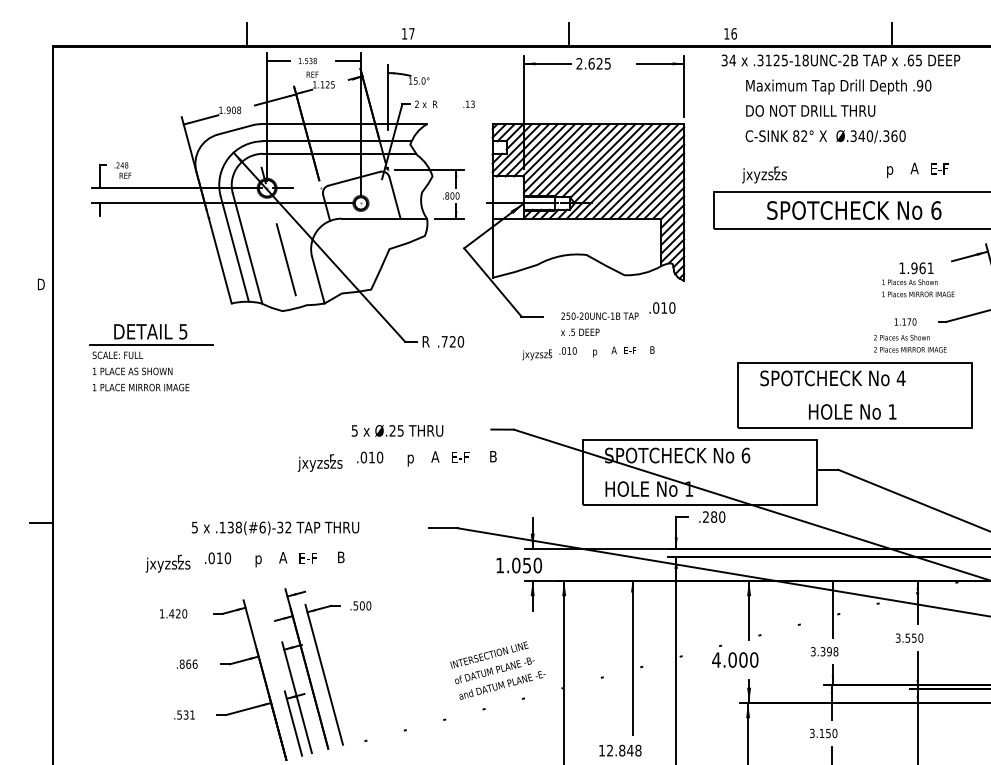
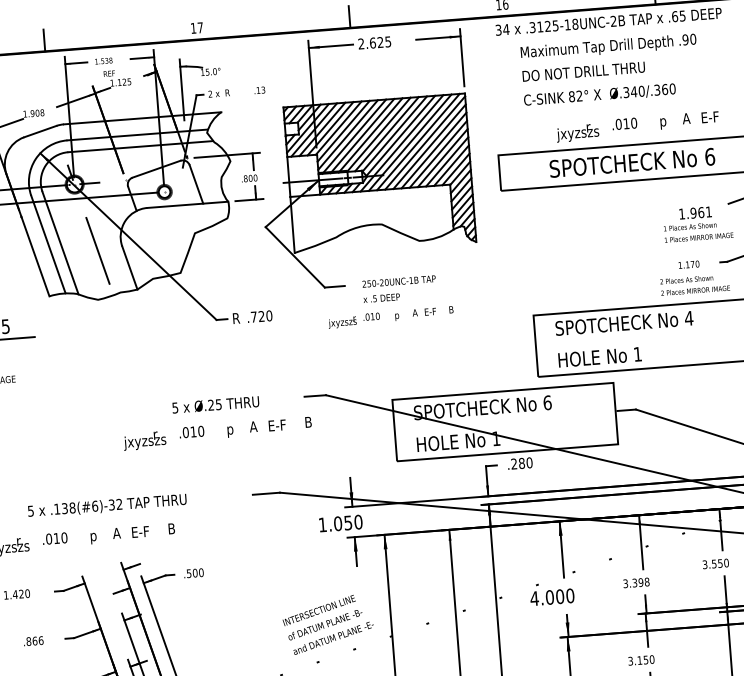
text: (764, 174) -> (577, 132), moved
text: (662, 307) -> (624, 123), moved
text: (852, 411) -> (599, 356), moved

